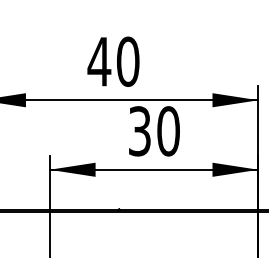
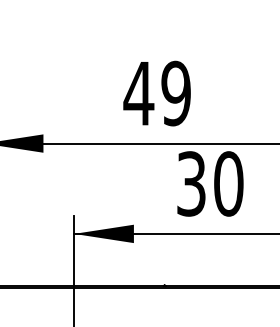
text: (127, 61) -> (175, 93), 40 -> 49

